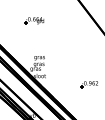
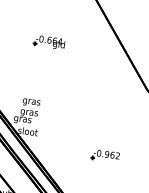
part: (34, 20) -> (49, 42), moved

